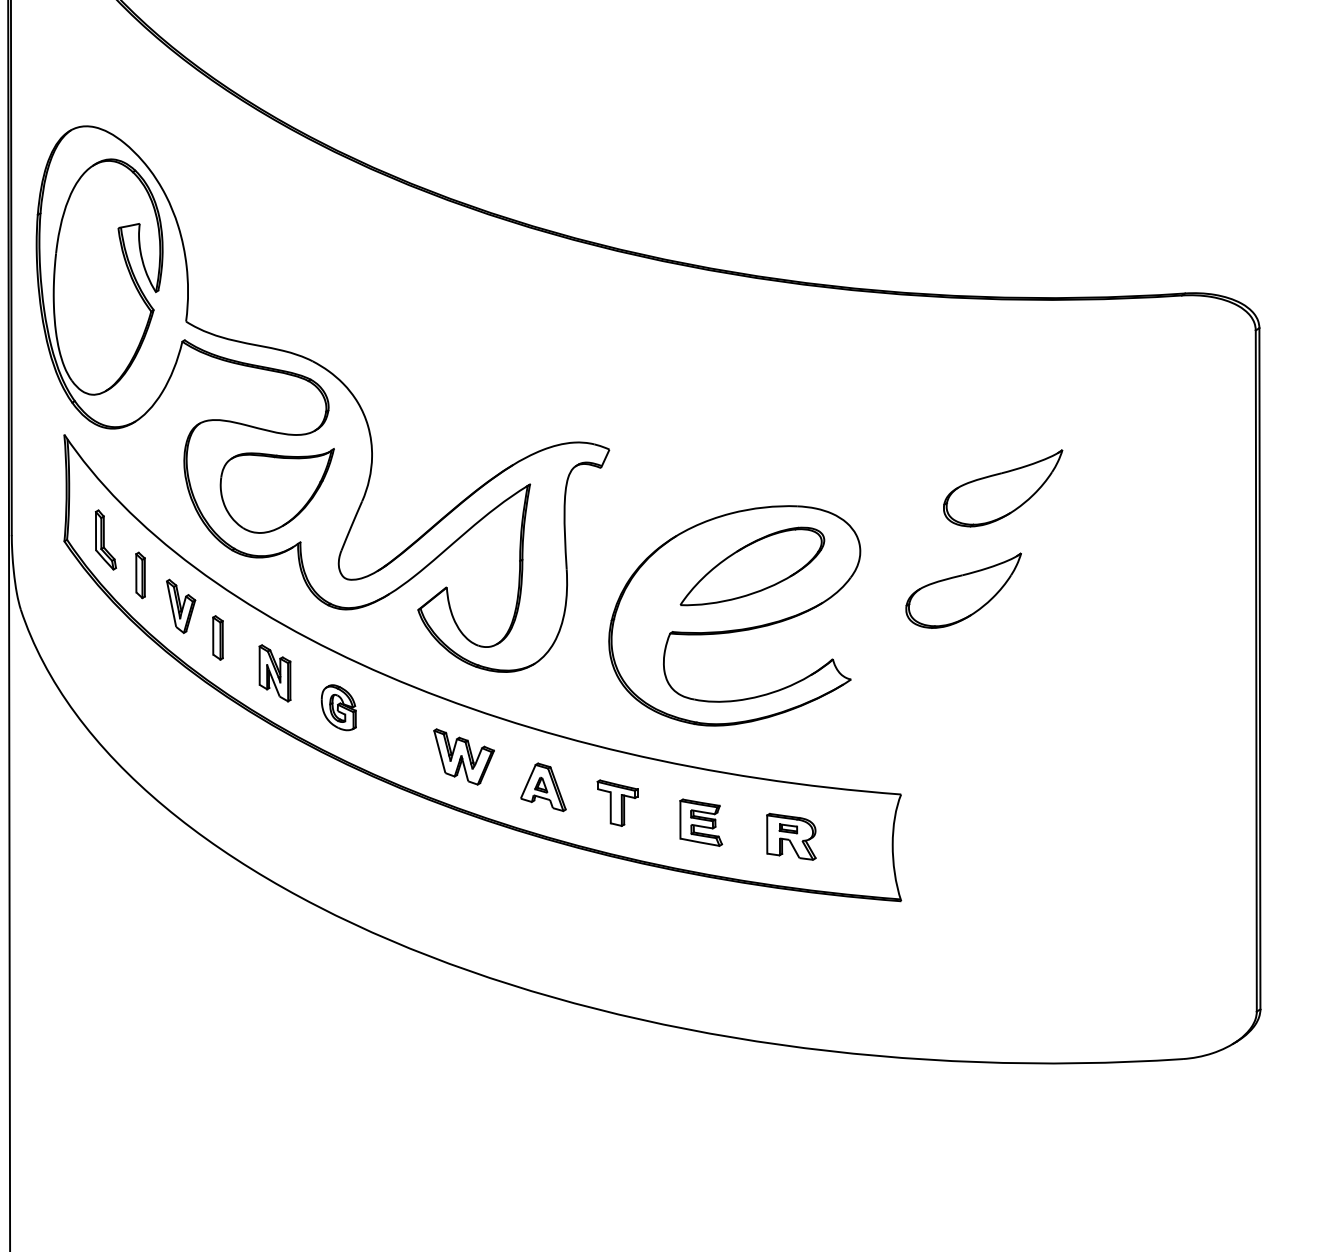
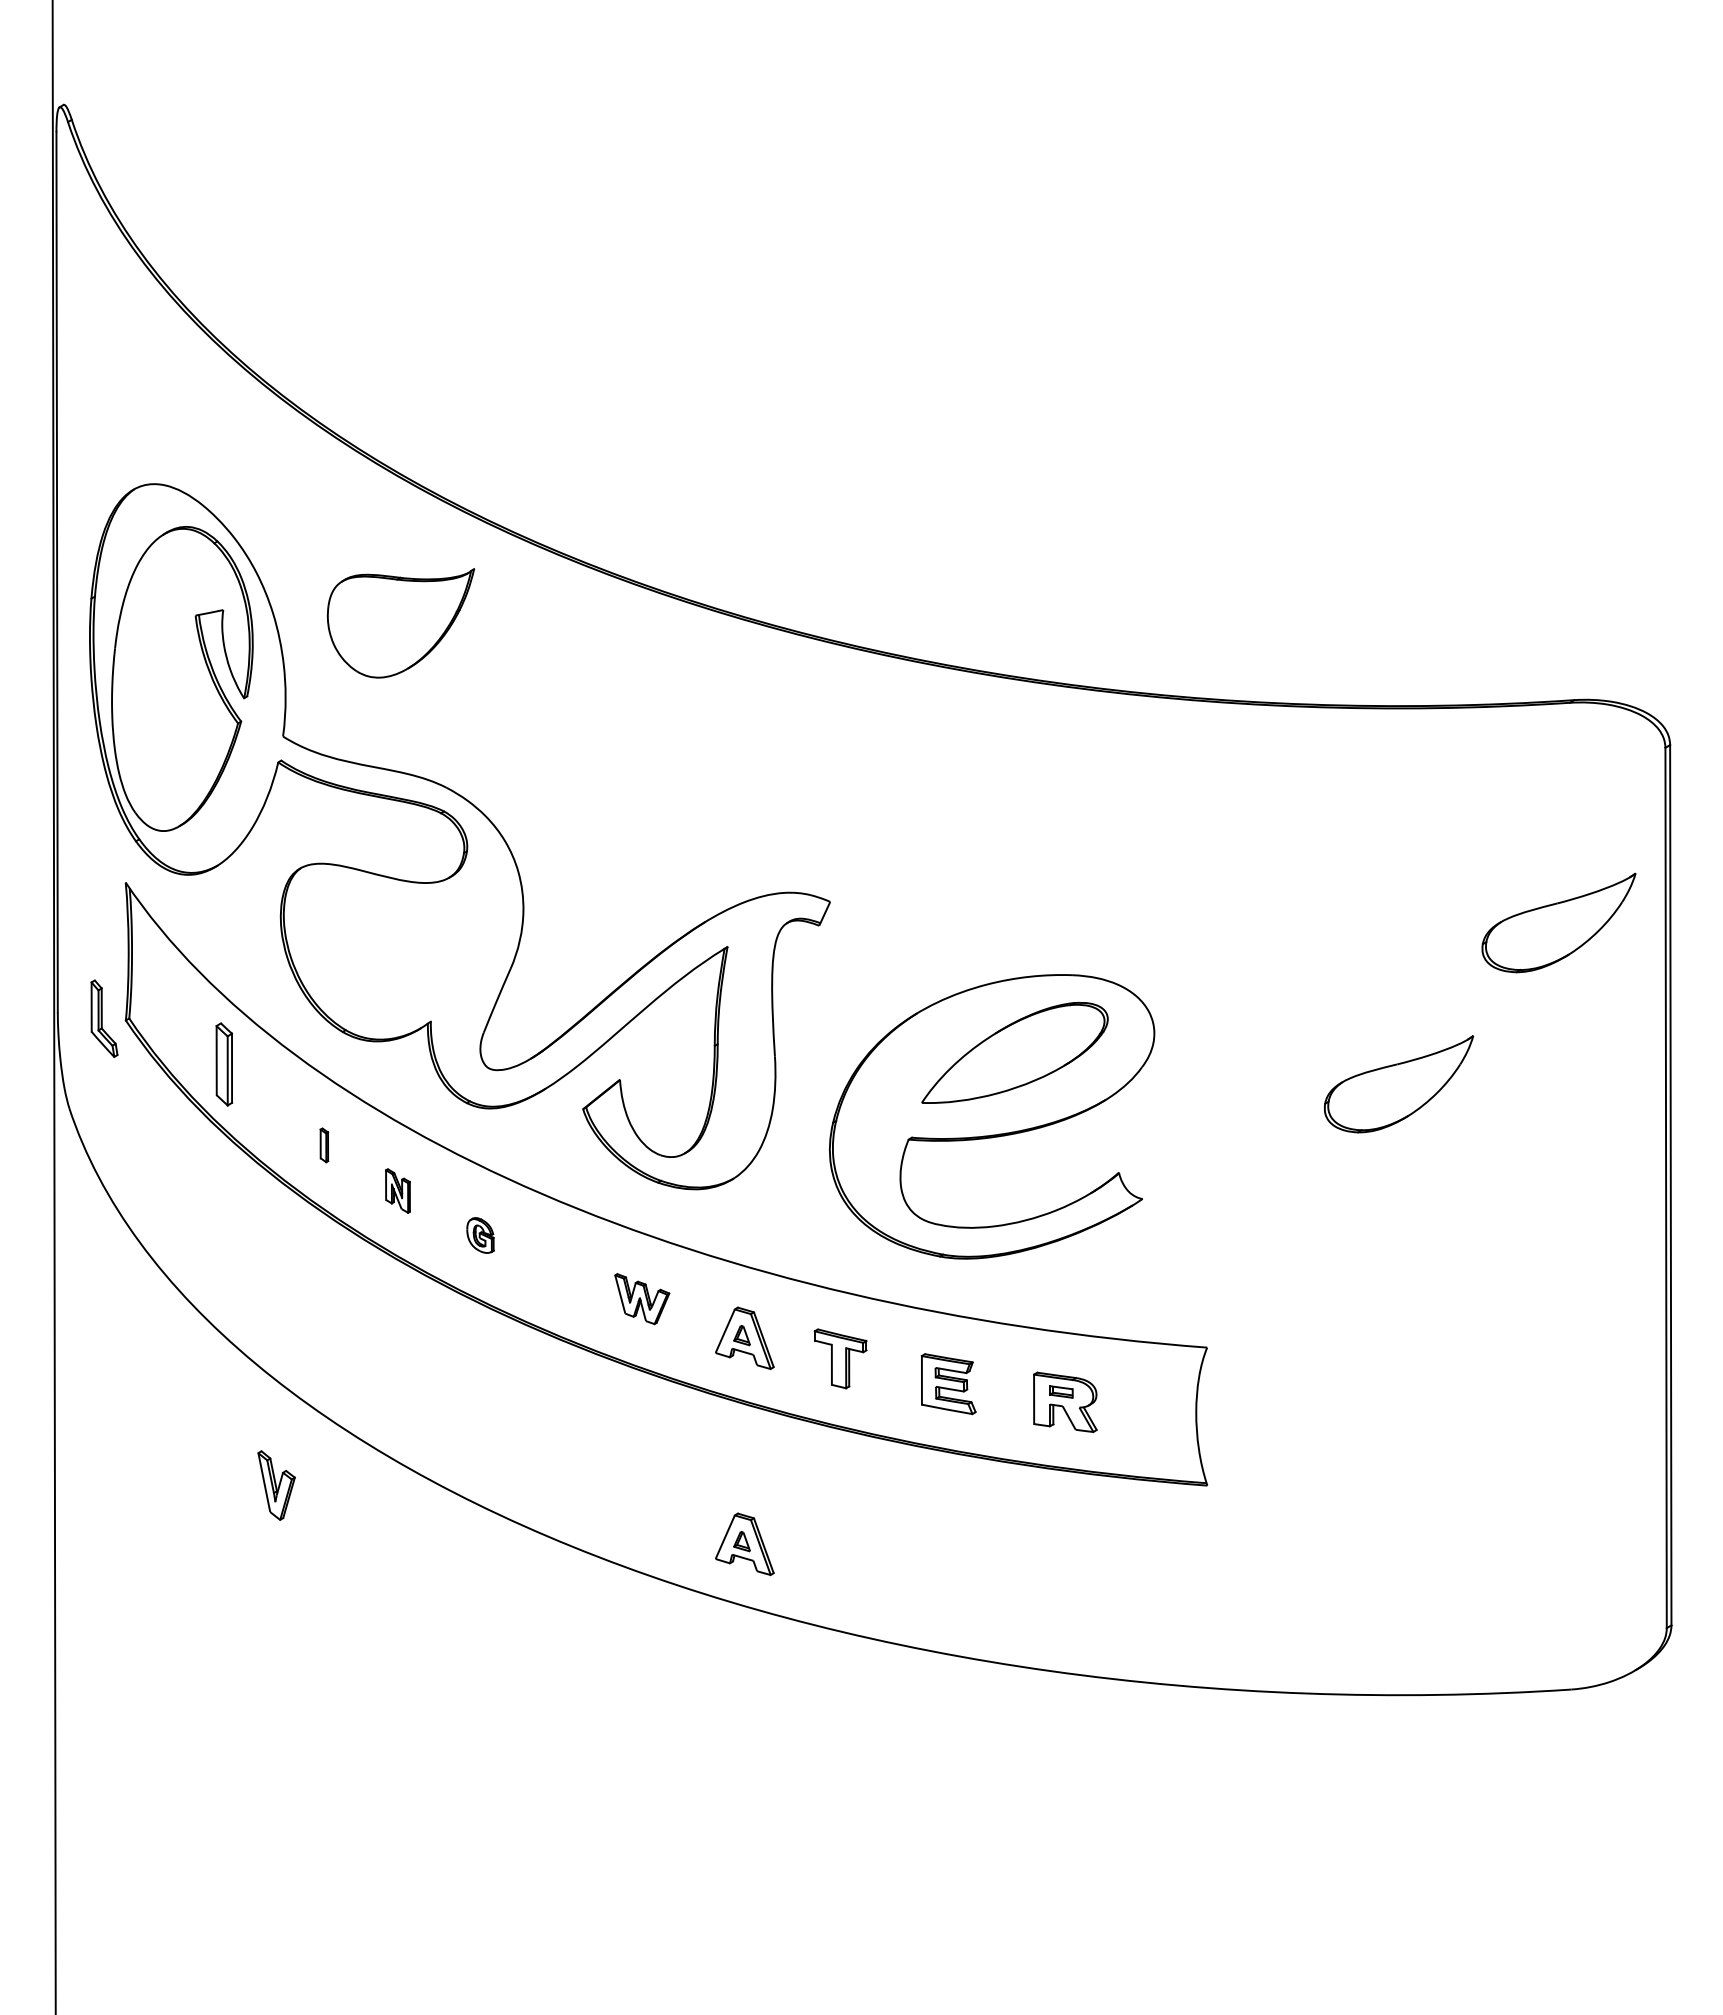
part: (1002, 487) -> (1558, 922), moved
part: (276, 491) -> (400, 623), moved
part: (105, 539) -> (104, 1018), moved
part: (139, 575) -> (223, 1064), size x1.4
part: (963, 590) -> (1398, 1084), moved
part: (181, 606) -> (276, 1485), moved
part: (218, 638) -> (324, 1145), size x0.6
part: (274, 672) -> (397, 1190), size x0.6
part: (338, 707) -> (480, 1235), size x0.6
part: (463, 756) -> (641, 1298), size x0.7
part: (543, 946) -> (744, 1544), added

